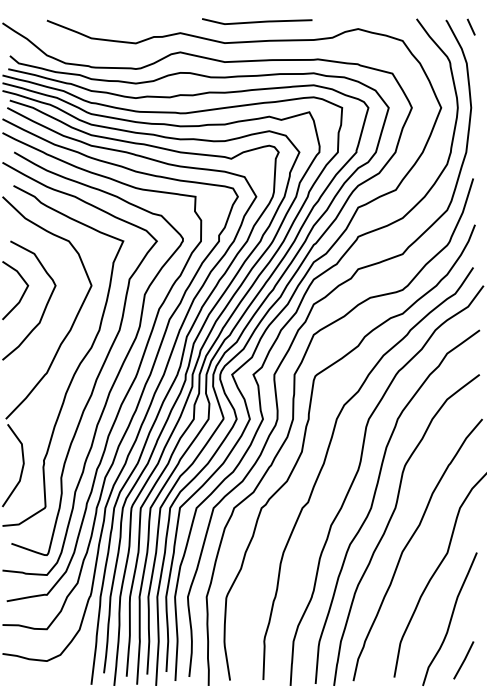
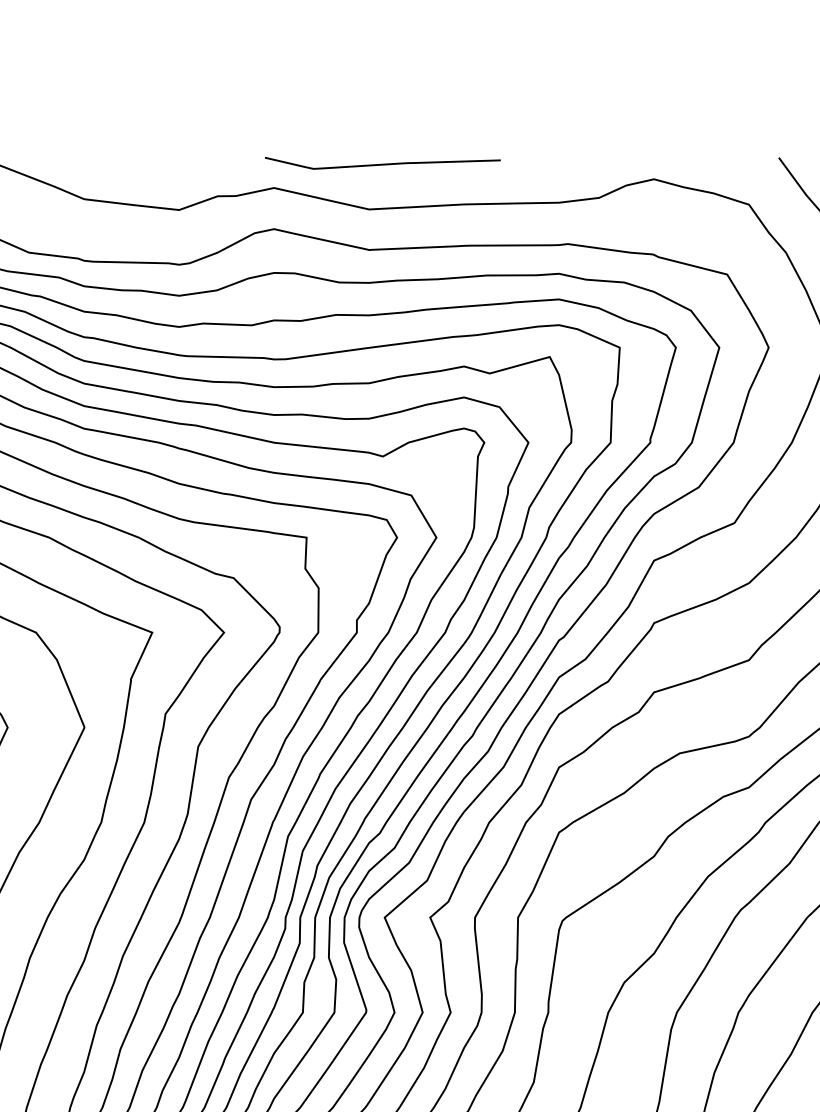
curve: (257, 21) -> (383, 163), moved

